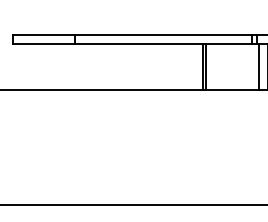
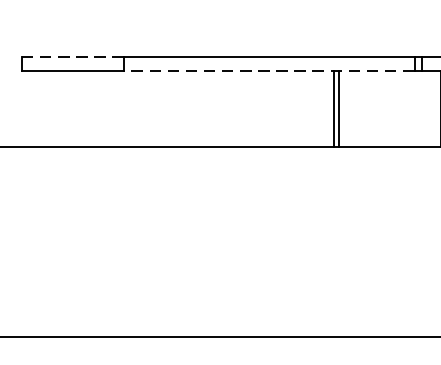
line: (44, 34) -> (73, 56), solid -> dashed
line: (163, 43) -> (269, 71), solid -> dashed
line: (259, 66) -> (427, 109), removed

